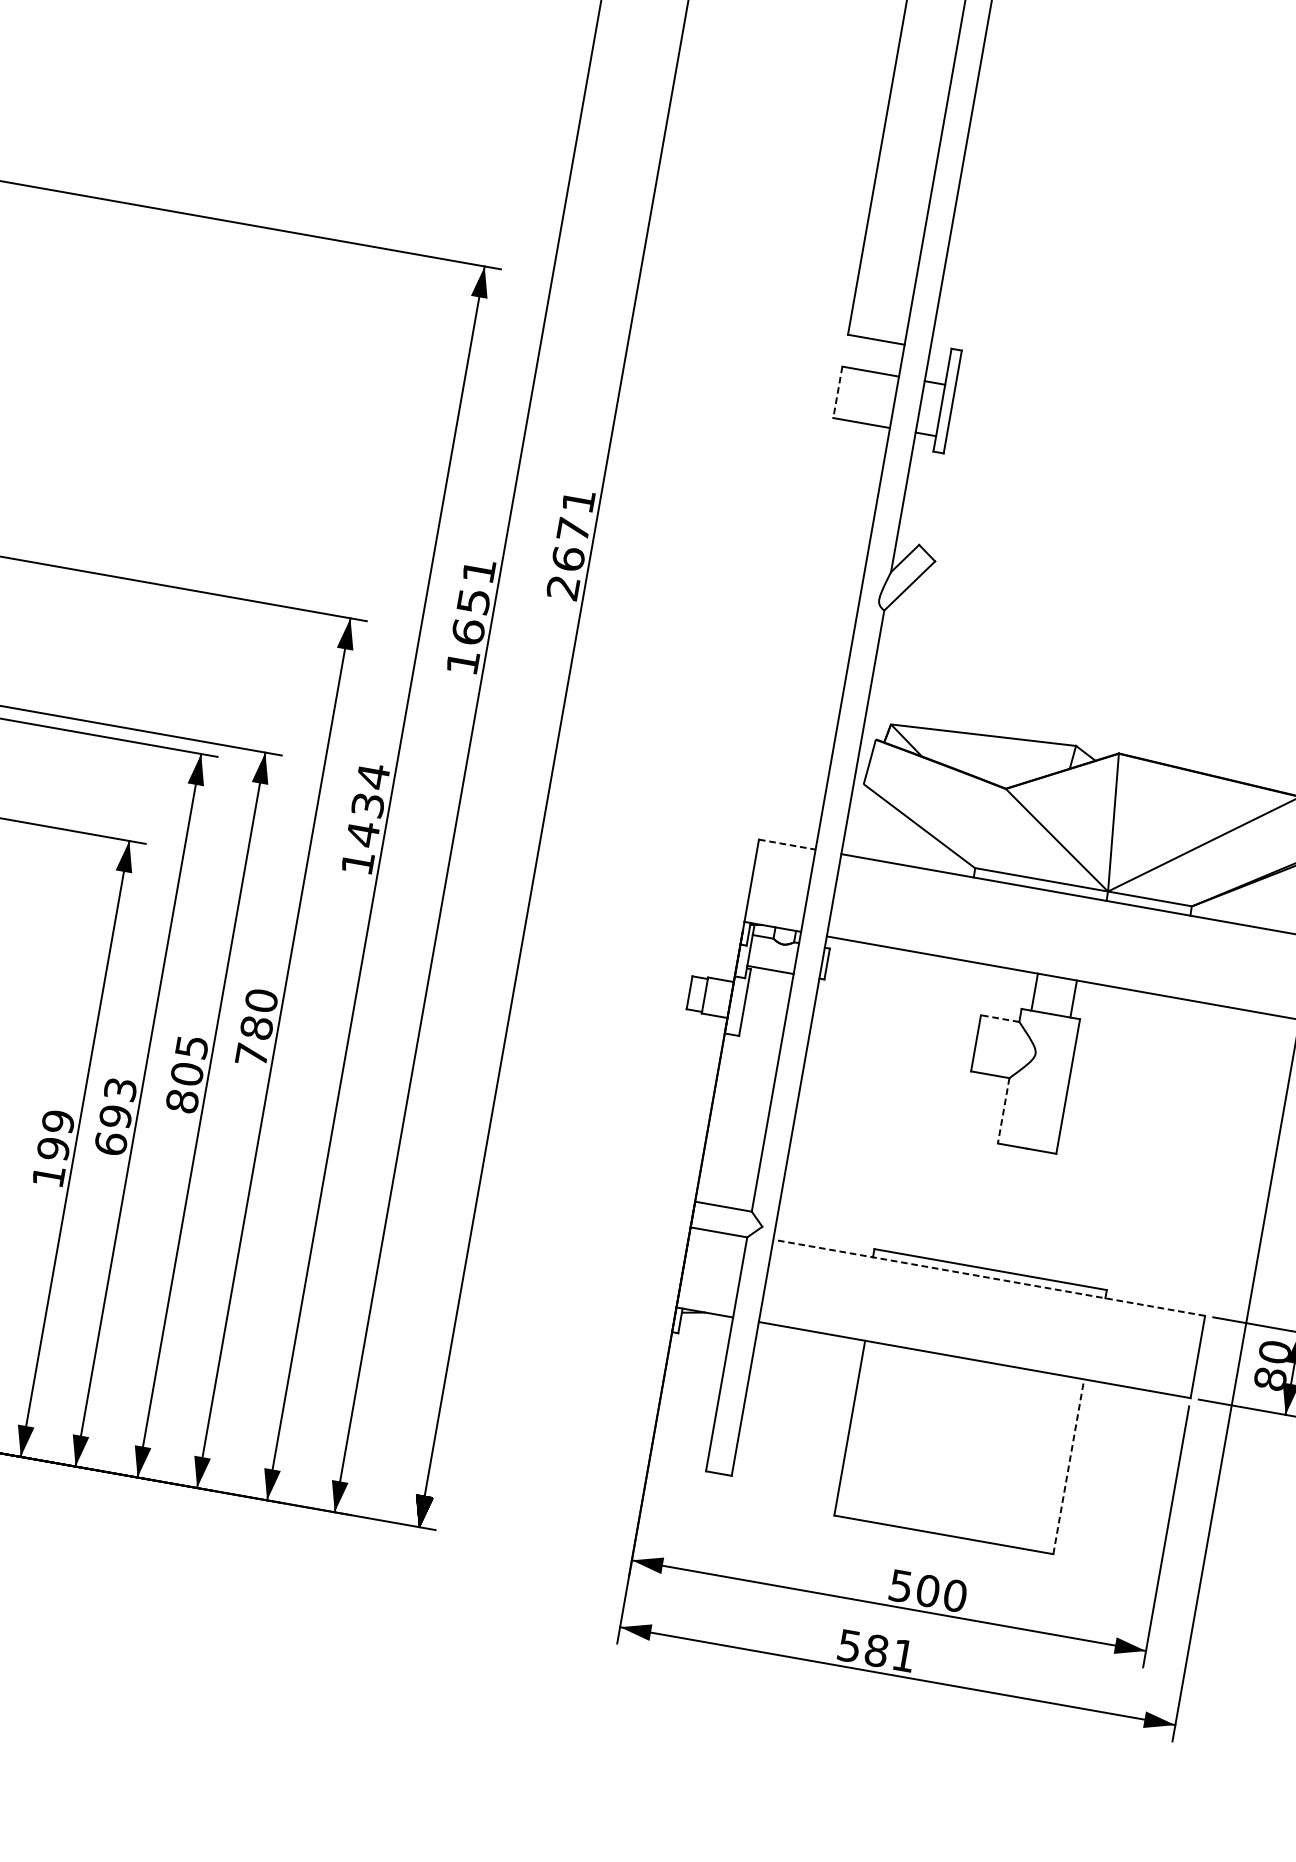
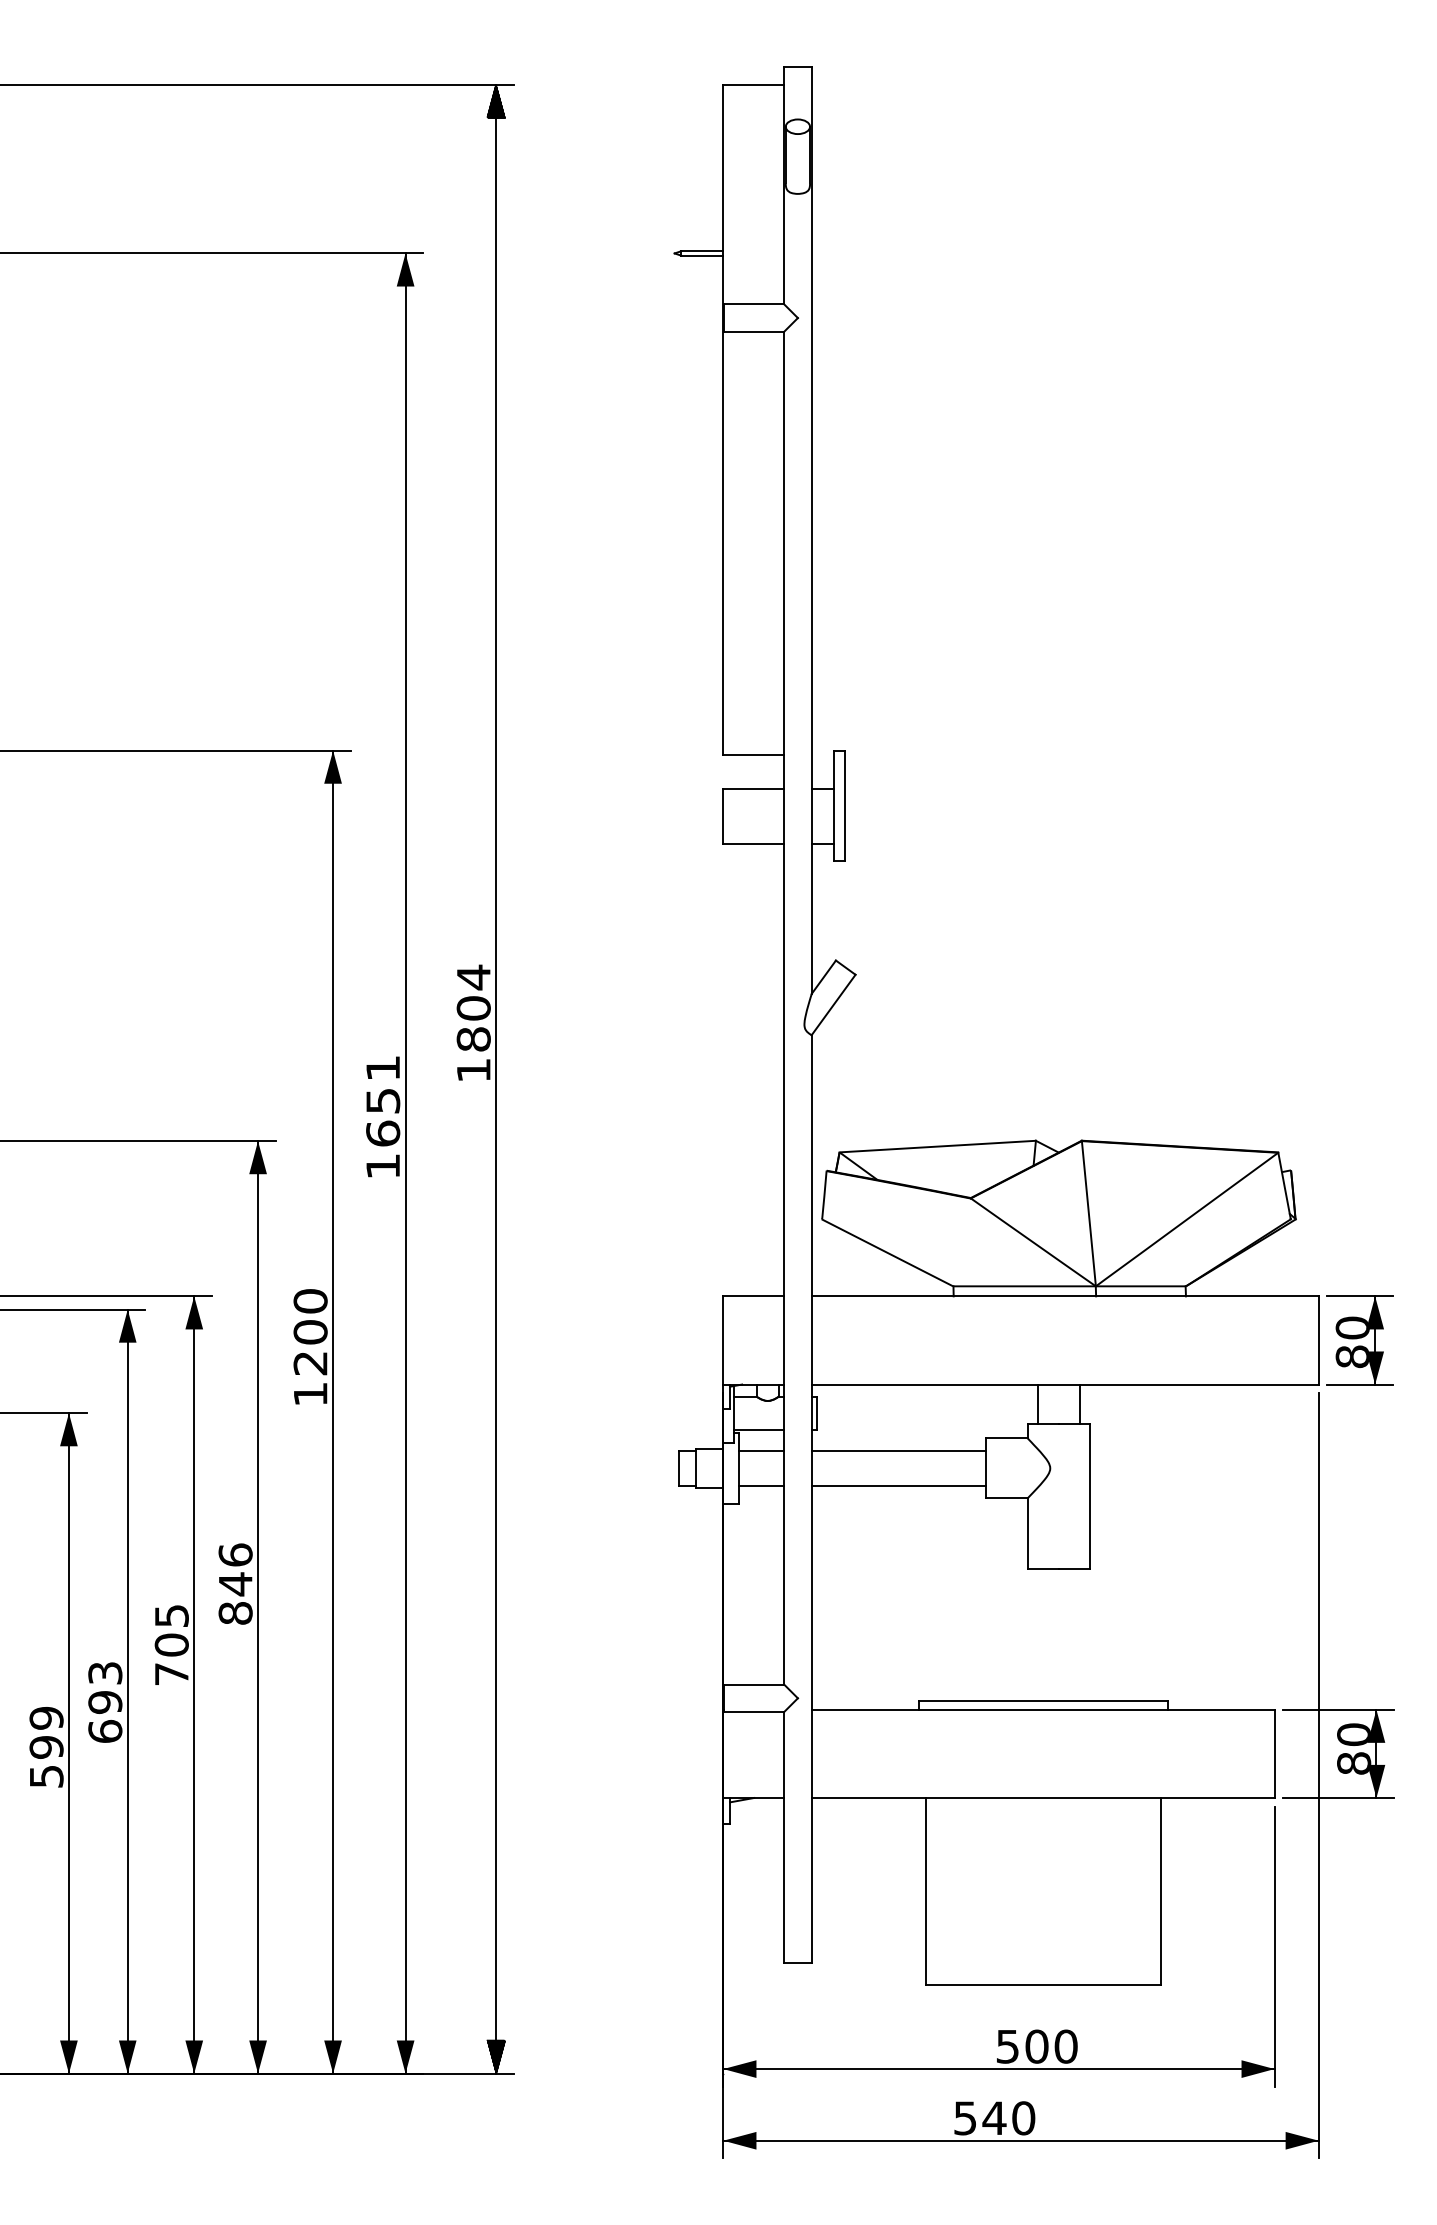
line: (838, 392) -> (723, 816), dashed -> solid
text: (570, 544) -> (473, 1023), 2671 -> 1804
text: (367, 805) -> (310, 1332), 1434 -> 1200
line: (787, 844) -> (754, 1296), dashed -> solid
line: (769, 989) -> (761, 1450), added
line: (896, 1012) -> (898, 1450), added
line: (999, 1018) -> (1006, 1438), dashed -> solid
line: (763, 1022) -> (761, 1485), added
text: (256, 1027) -> (235, 1583), 780 -> 846
line: (891, 1044) -> (898, 1485), added
text: (182, 1100) -> (171, 1673), 805 -> 705
line: (1003, 1110) -> (1027, 1533), dashed -> solid
text: (48, 1176) -> (46, 1776), 199 -> 599
line: (988, 1277) -> (1042, 1709), dashed -> solid
line: (1068, 1466) -> (1160, 1891), dashed -> solid
text: (889, 1653) -> (1008, 2118), 581 -> 540

